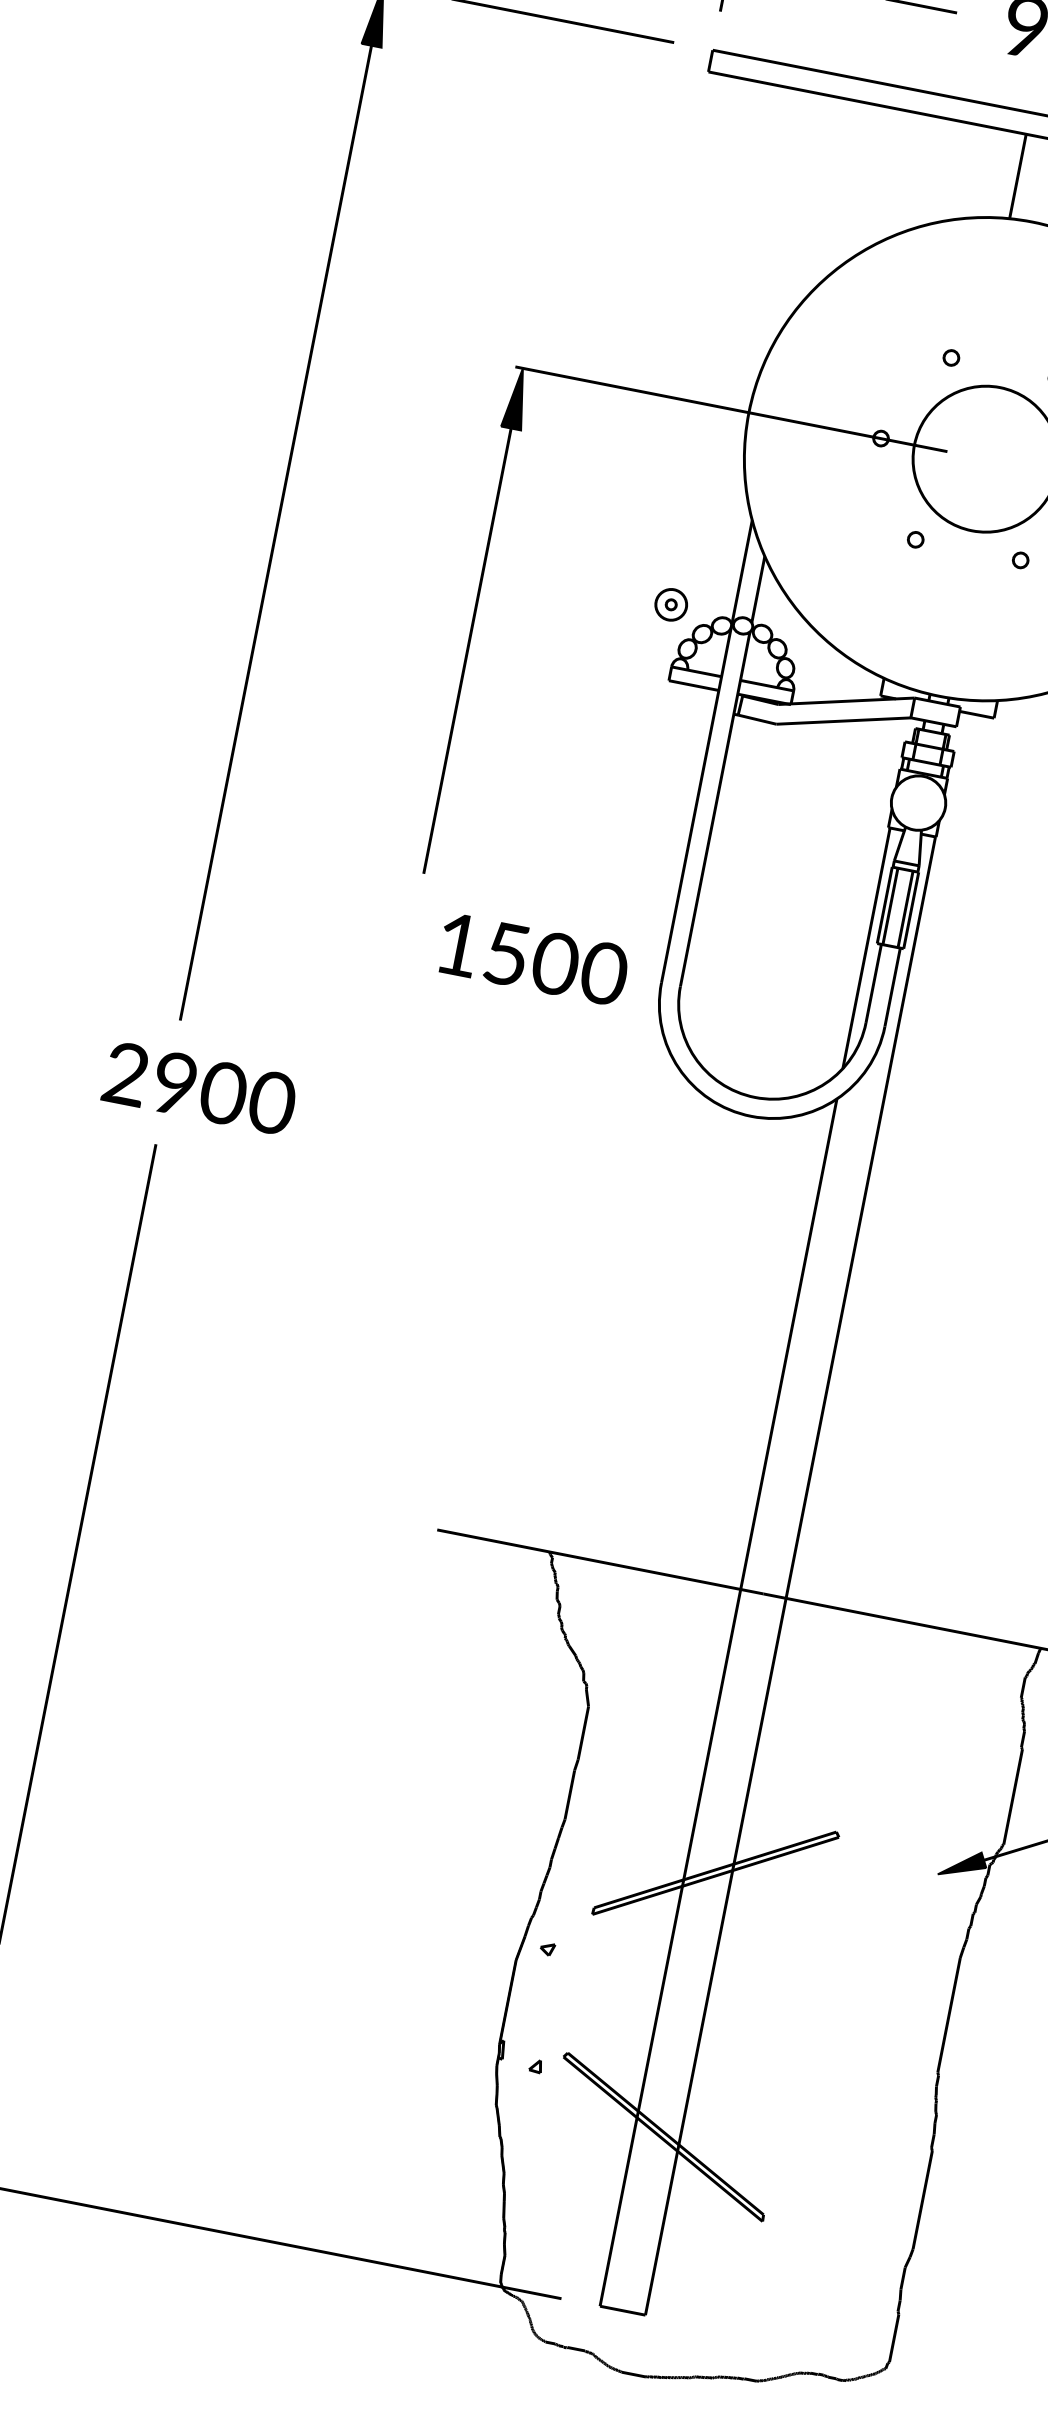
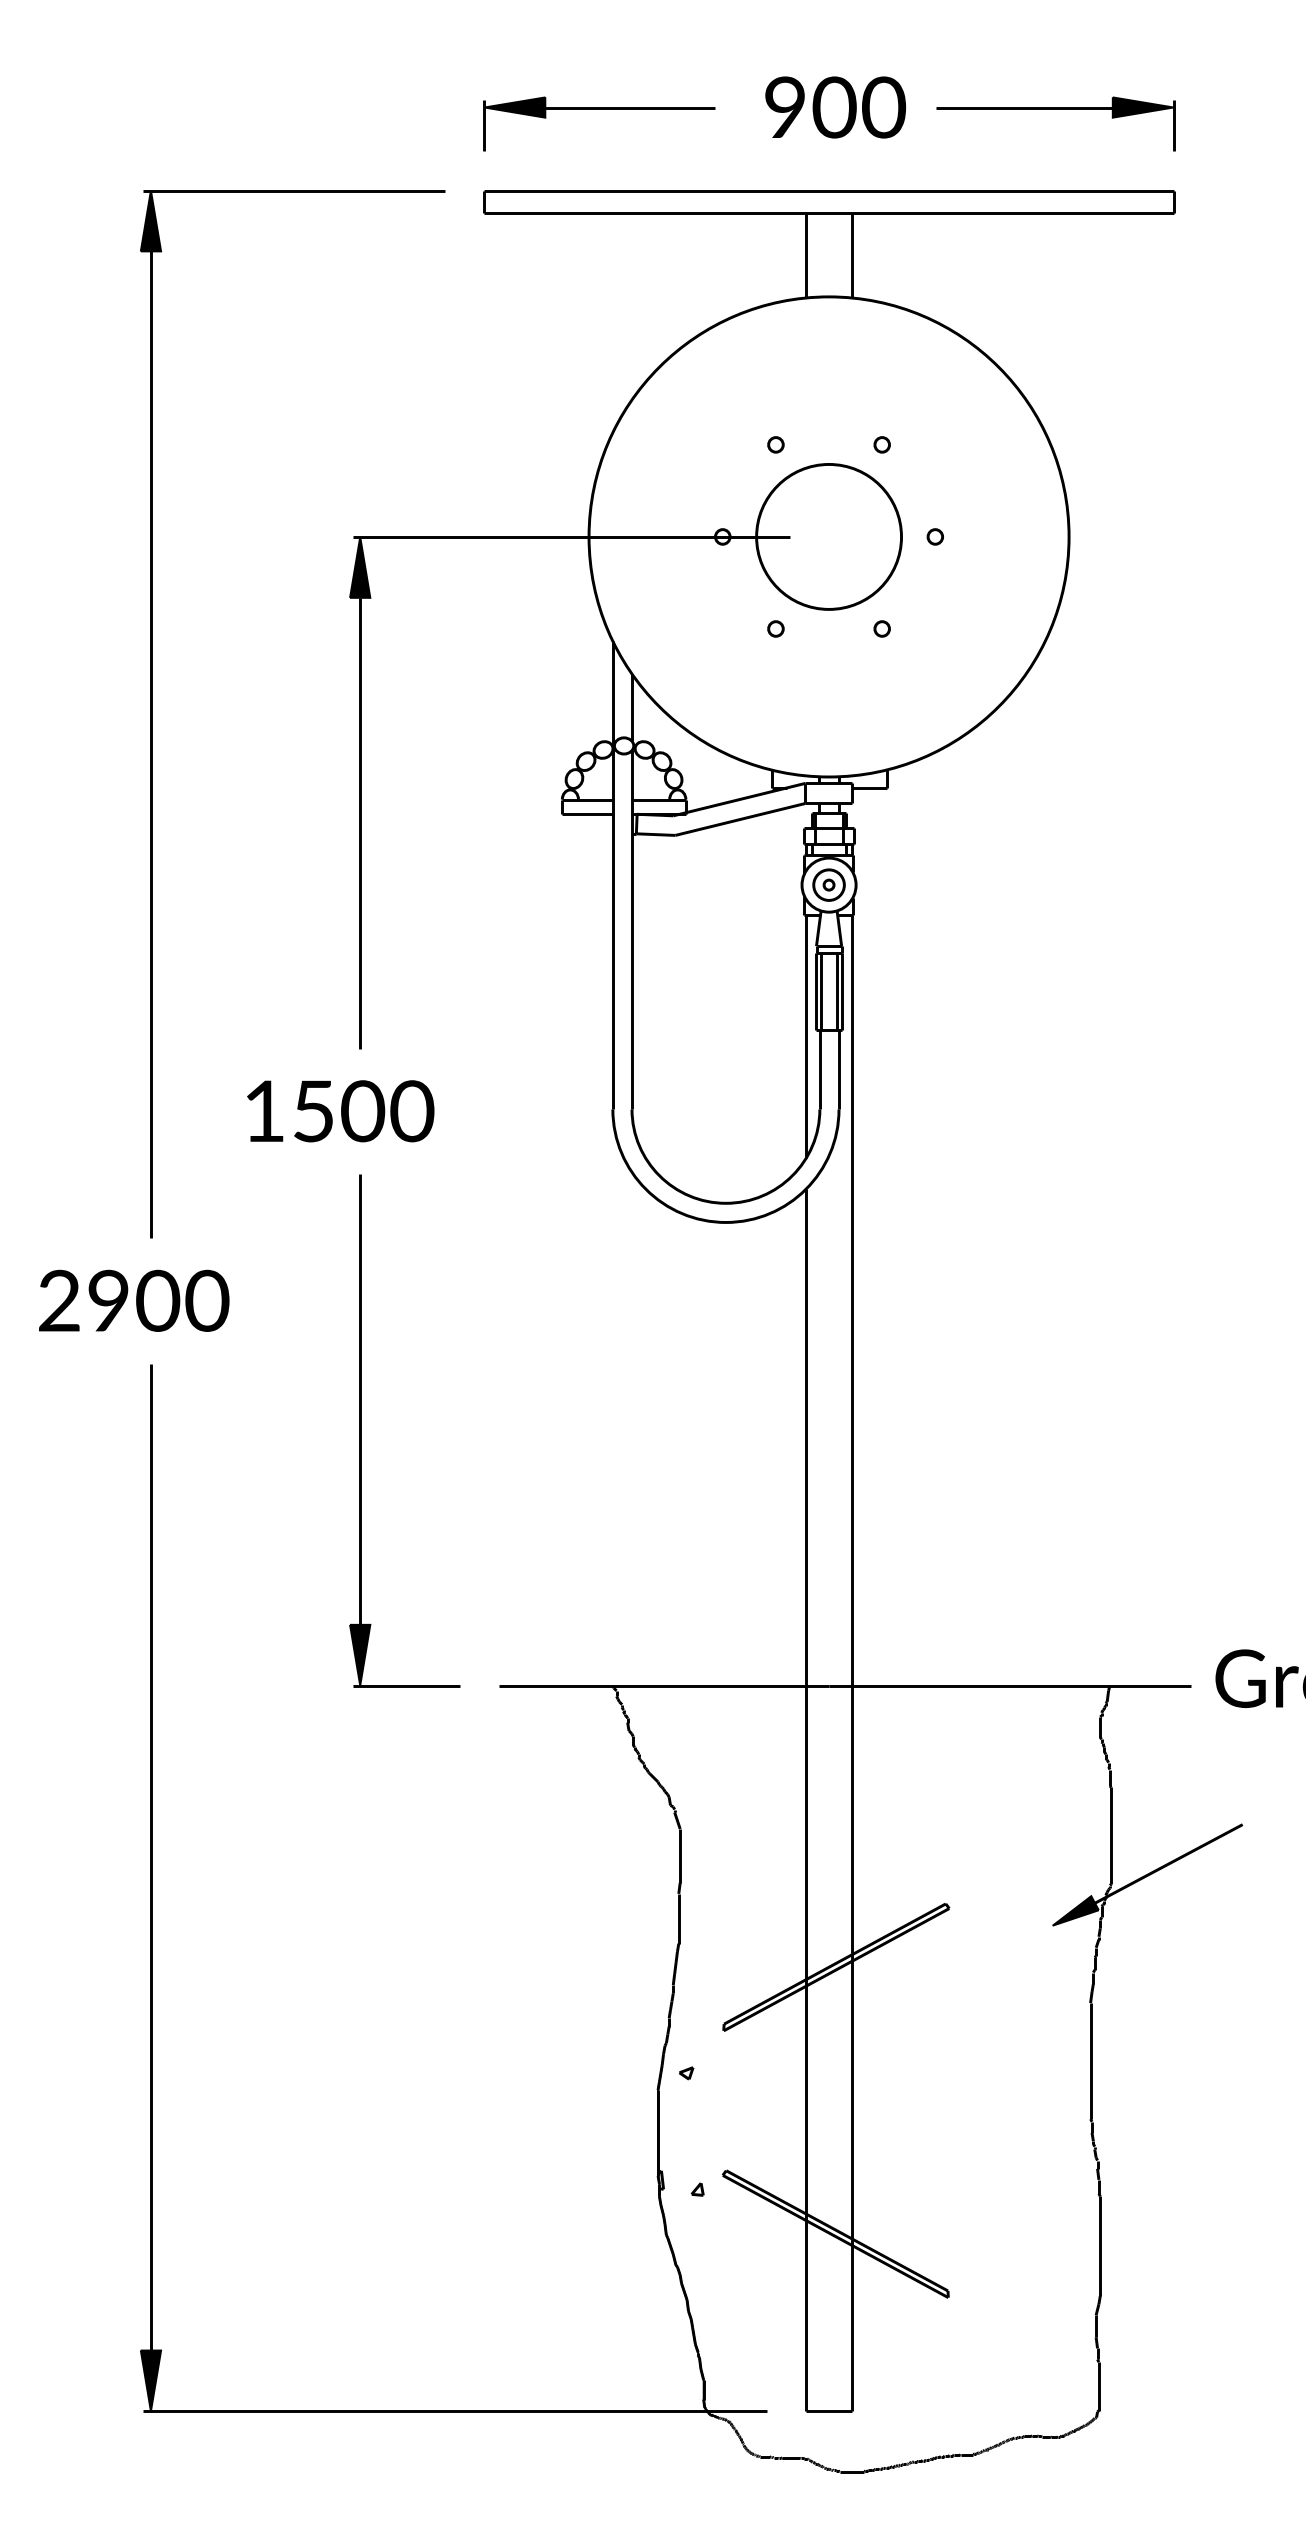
part: (670, 604) -> (828, 884), moved
text: (533, 959) -> (340, 1111), moved
text: (200, 1088) -> (134, 1300), moved
part: (351, 1251) -> (361, 1430), added

